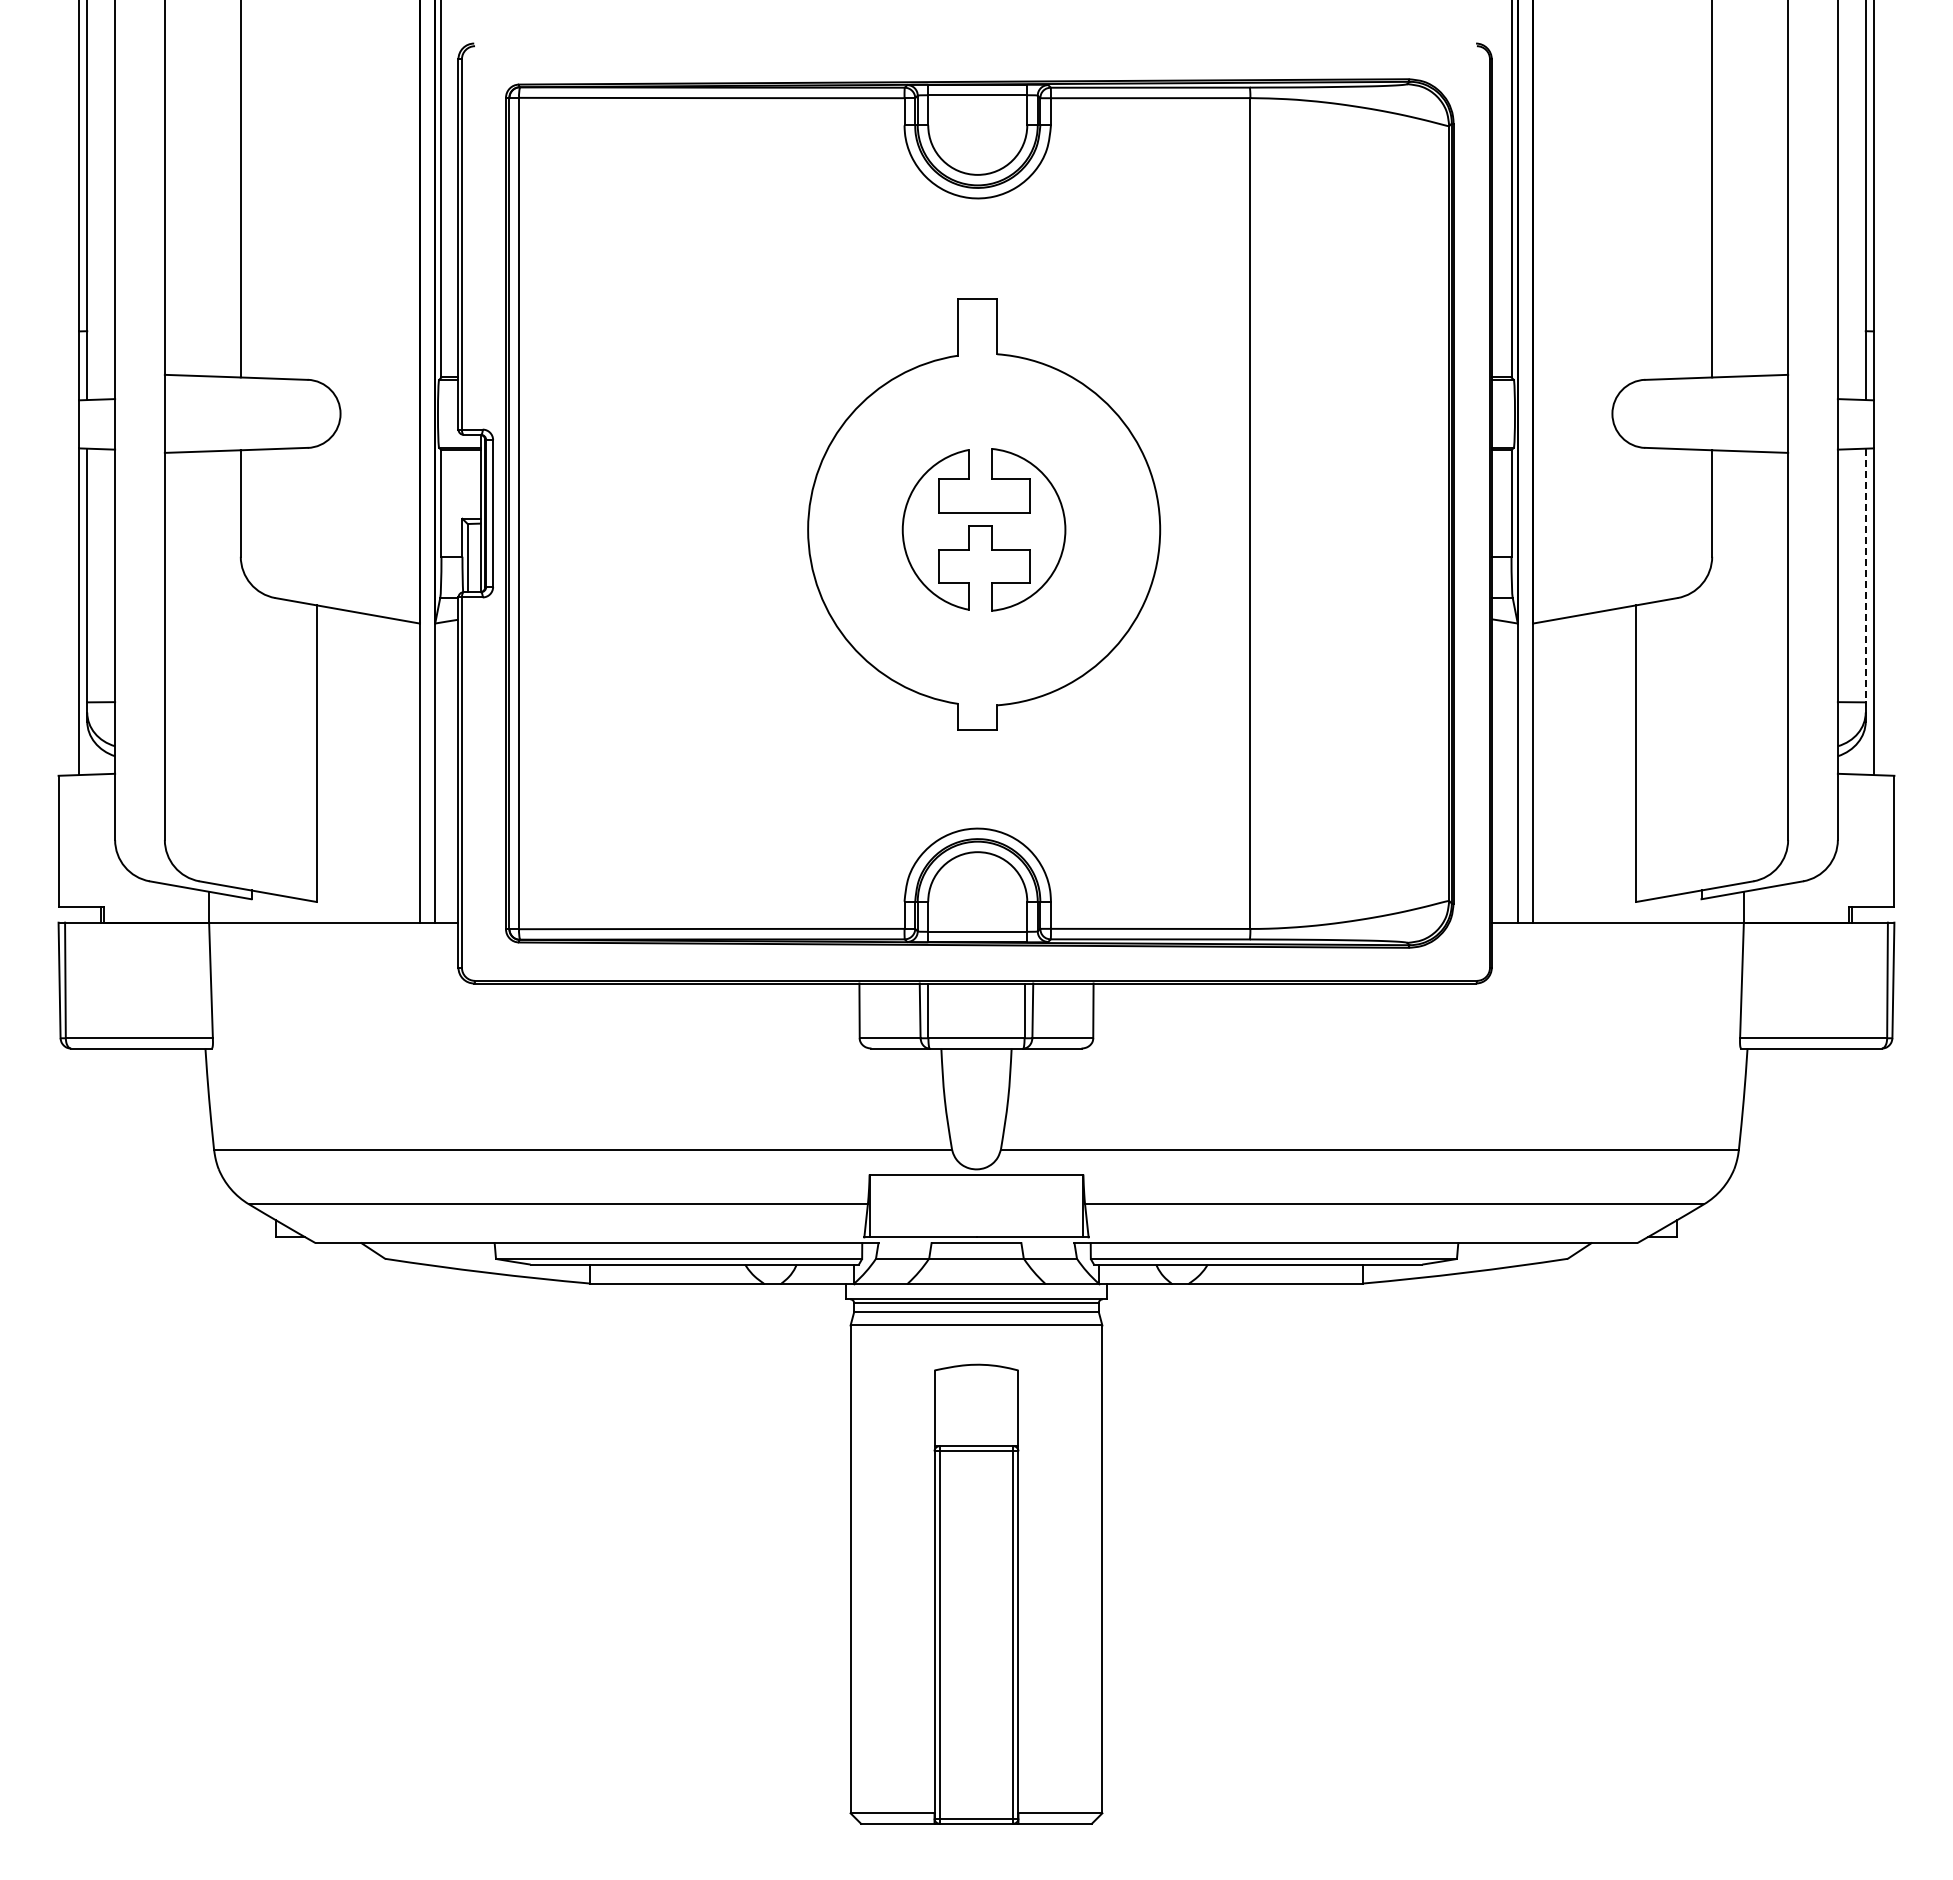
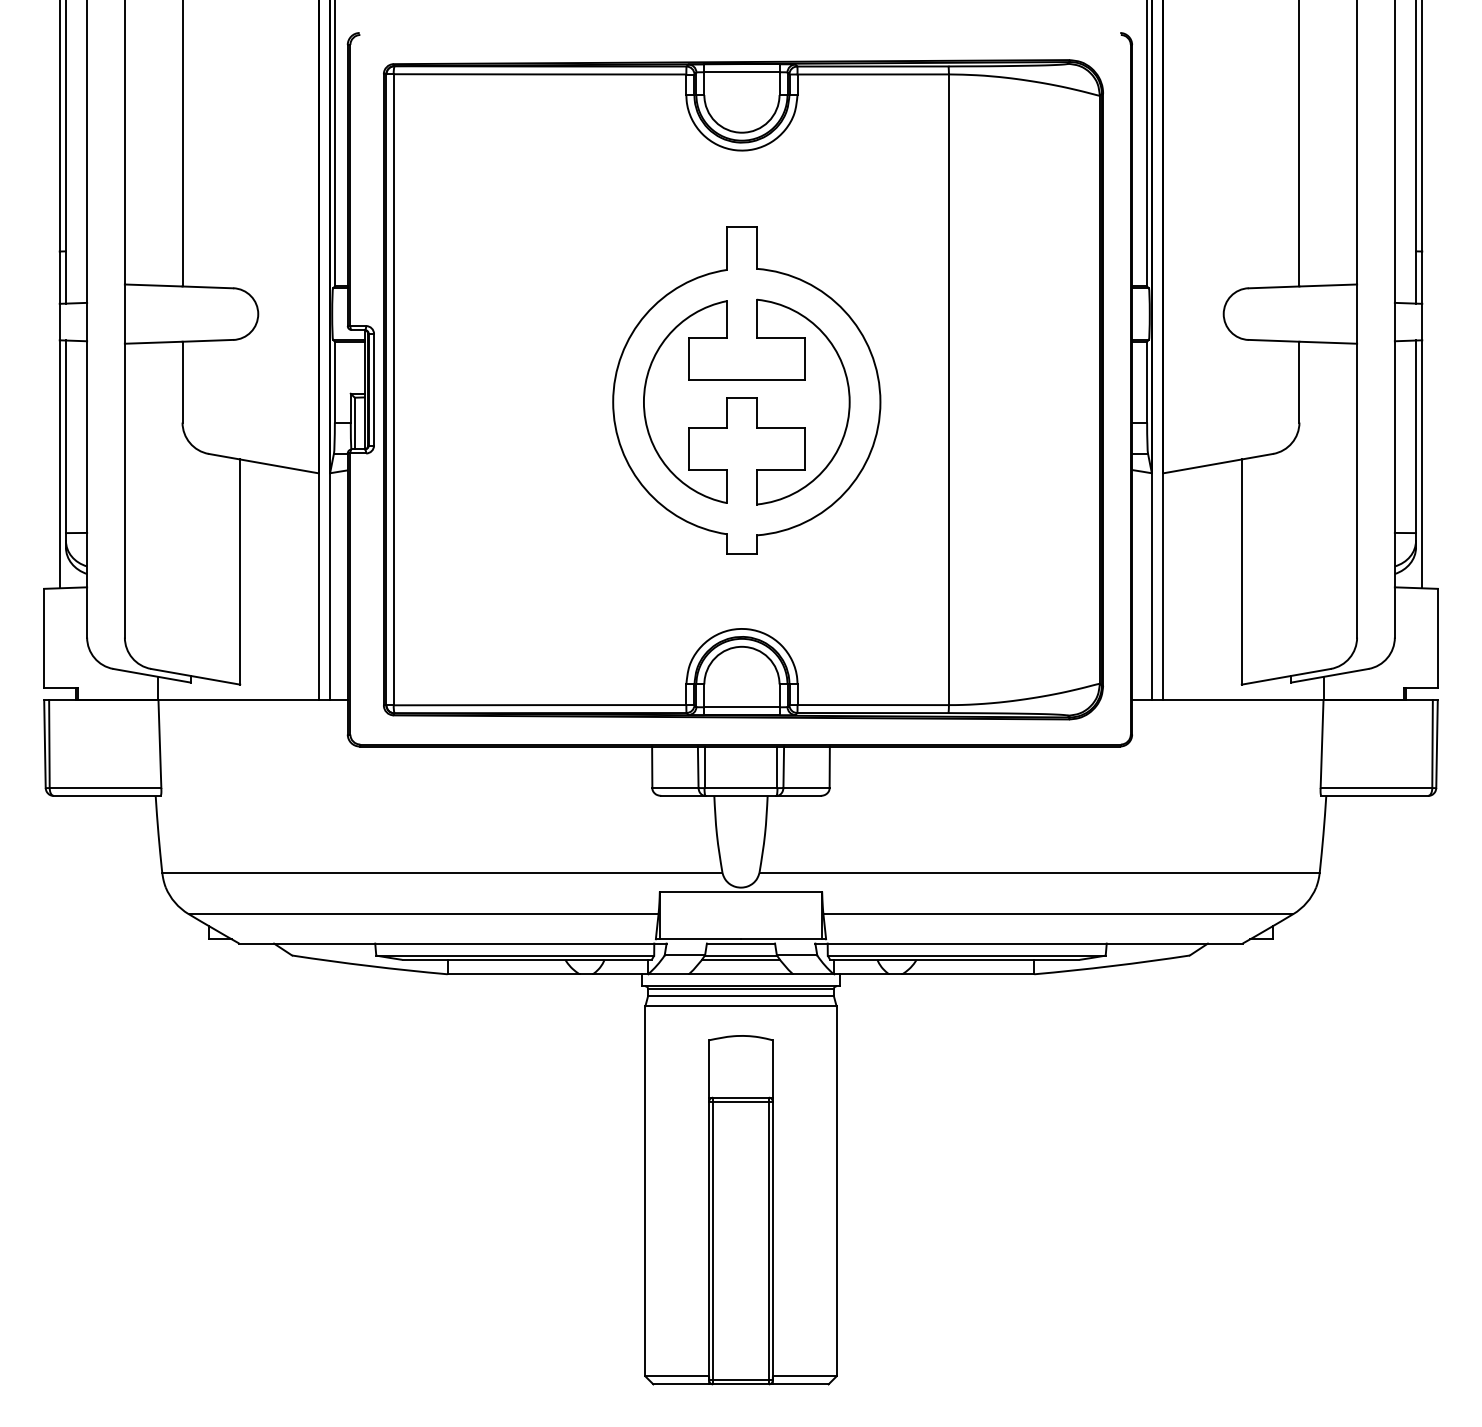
part: (983, 529) -> (746, 401), size x1.67
line: (1865, 575) -> (1415, 436), dashed -> solid
line: (976, 1264) -> (741, 959), added

